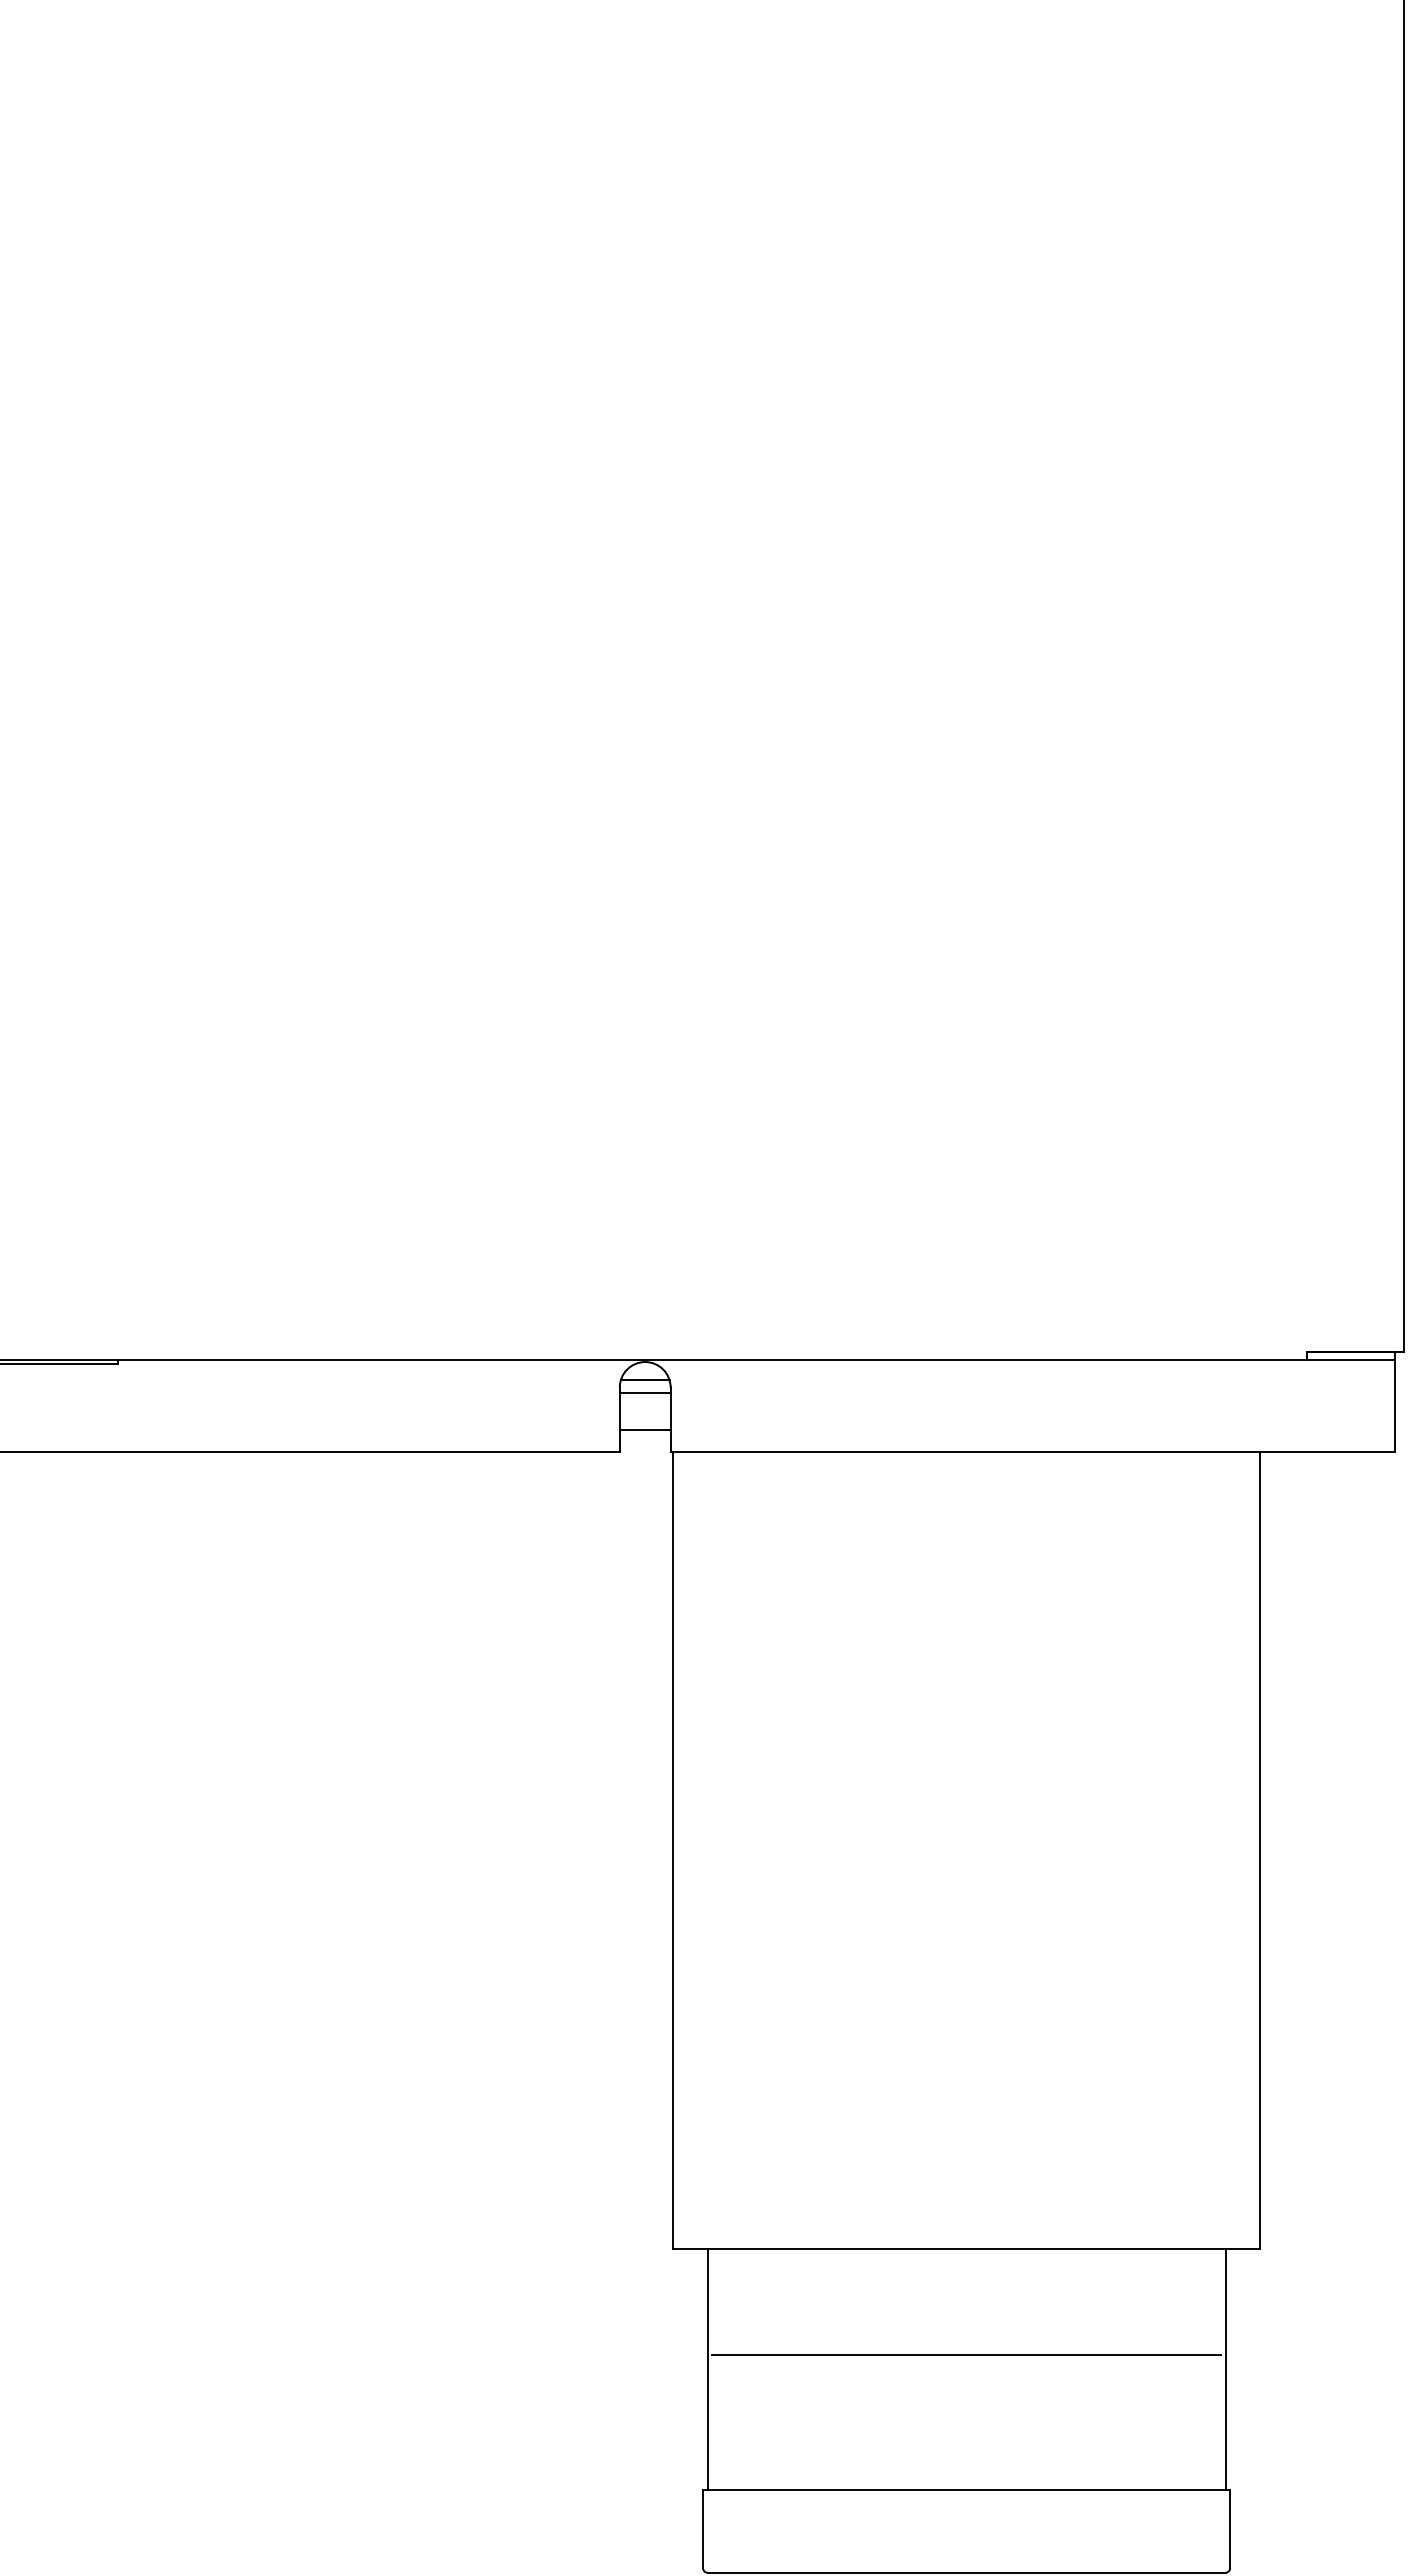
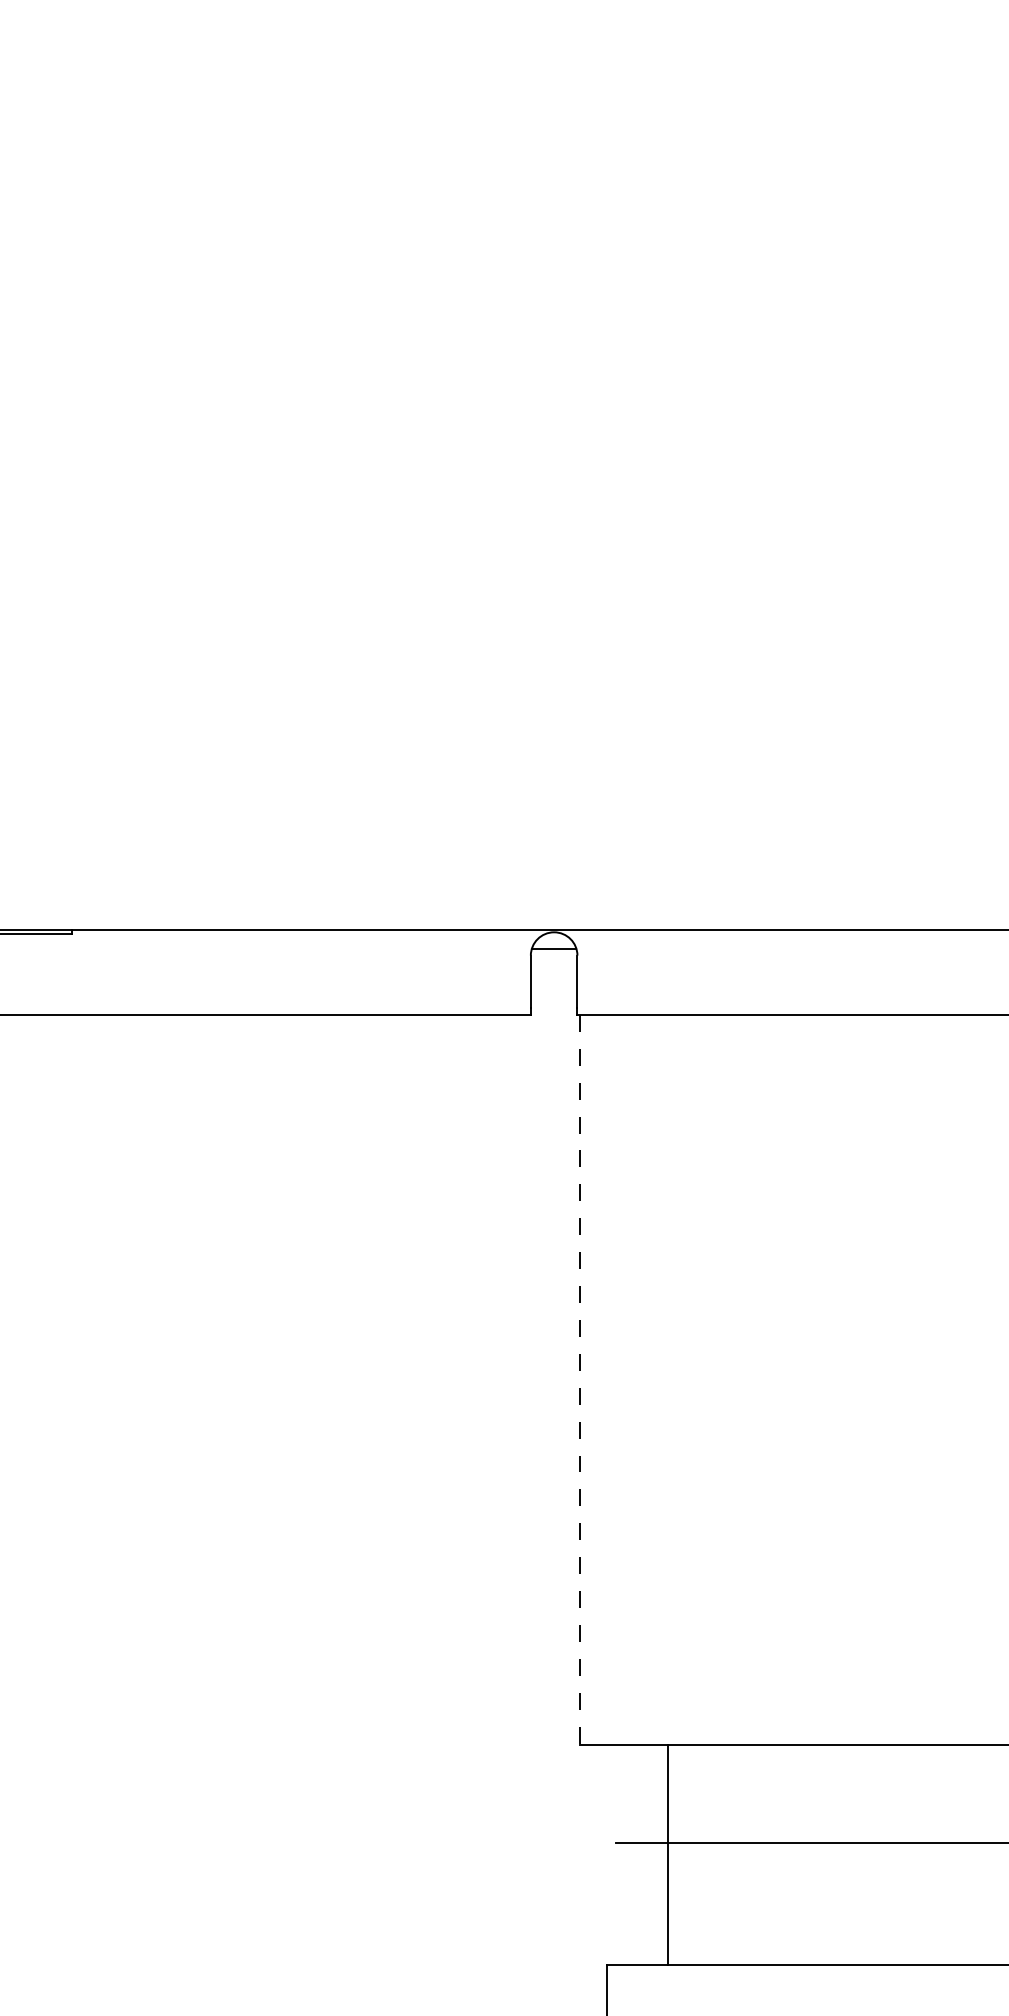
line: (644, 1392) -> (553, 960), removed
line: (644, 1429) -> (553, 994), removed
line: (673, 1851) -> (580, 1380), solid -> dashed
line: (707, 2369) -> (668, 1855), moved

